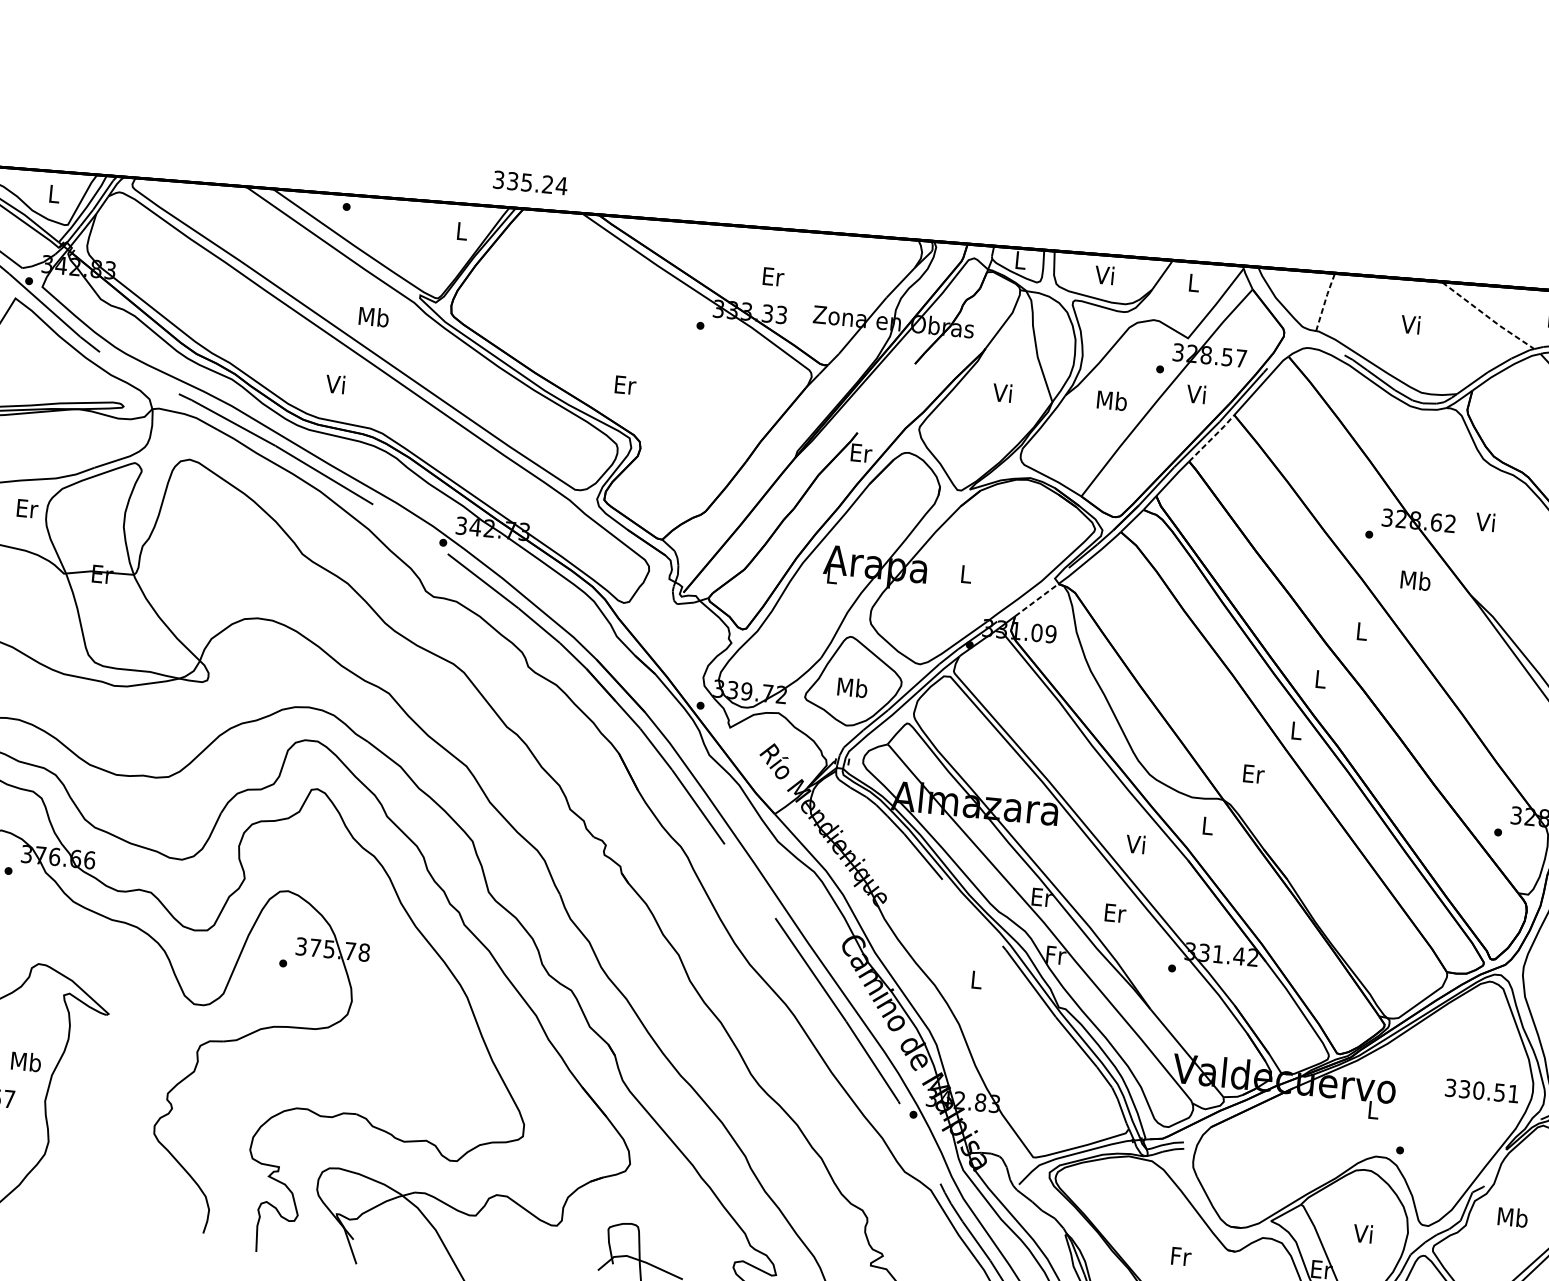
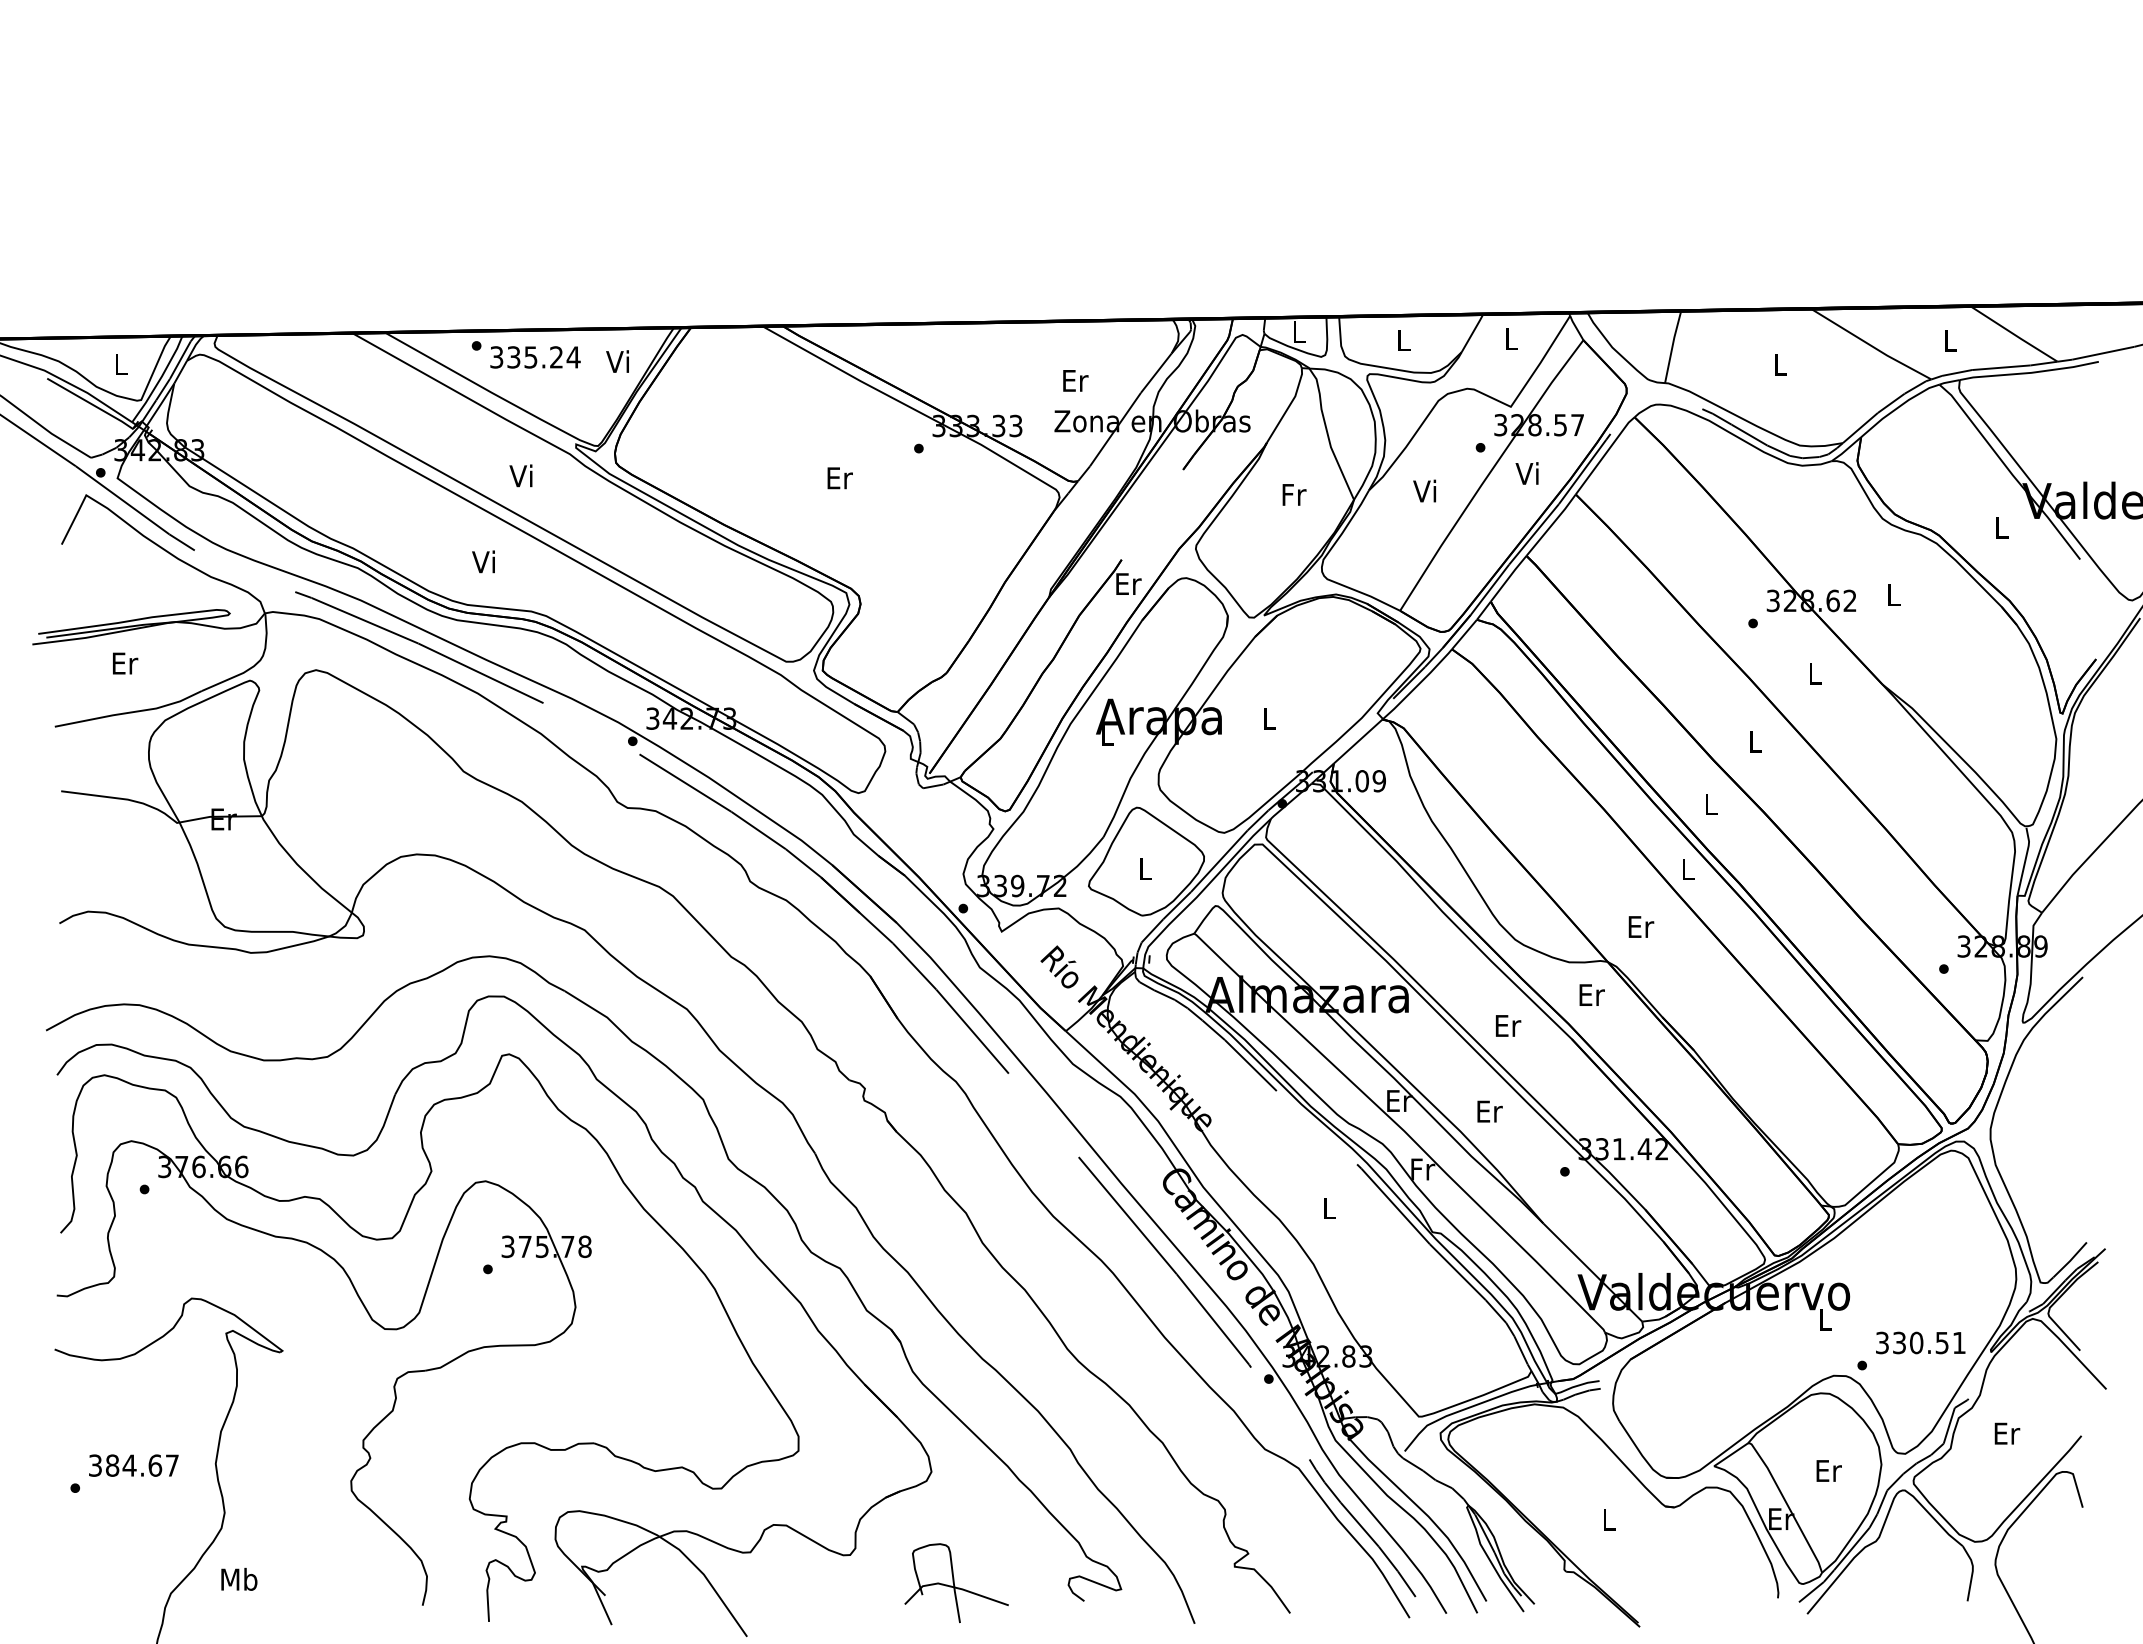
text: (530, 183) -> (535, 357), moved
text: (460, 230) -> (617, 361), L -> Vi
text: (1103, 274) -> (1401, 339), Vi -> L
text: (773, 276) -> (1075, 380), moved
line: (1325, 301) -> (1672, 346), dashed -> solid
text: (373, 316) -> (522, 475), Mb -> Vi
line: (1488, 317) -> (1872, 346), dashed -> solid
text: (1410, 323) -> (1778, 363), Vi -> L
text: (625, 385) -> (839, 478), moved
text: (1003, 392) -> (1293, 494), Vi -> Fr
text: (1112, 400) -> (1426, 490), Mb -> Vi
line: (1212, 437) -> (1552, 524), dashed -> solid
text: (27, 508) -> (125, 663), moved
text: (1484, 521) -> (1891, 594), Vi -> L
text: (1415, 580) -> (1814, 673), Mb -> L
line: (1037, 600) -> (1358, 741), dashed -> solid
text: (852, 687) -> (1145, 868), Mb -> L
text: (1207, 825) -> (1591, 994), L -> Er
text: (1136, 844) -> (1507, 1025), Vi -> Er
text: (26, 1061) -> (239, 1579), moved
text: (1482, 1090) -> (1920, 1342), moved
text: (1512, 1217) -> (2006, 1433), Mb -> Er
text: (1364, 1233) -> (1828, 1470), Vi -> Er
text: (1181, 1256) -> (1609, 1519), Fr -> L

